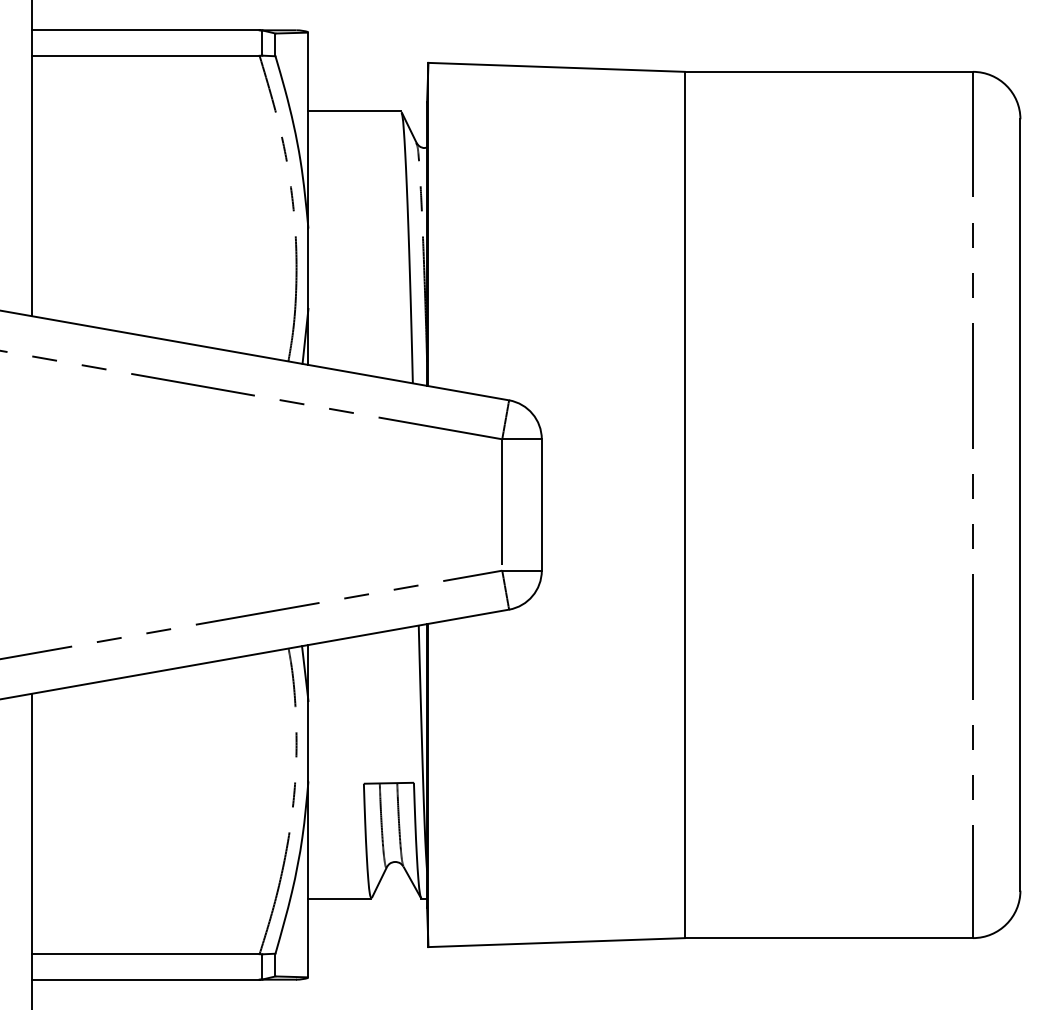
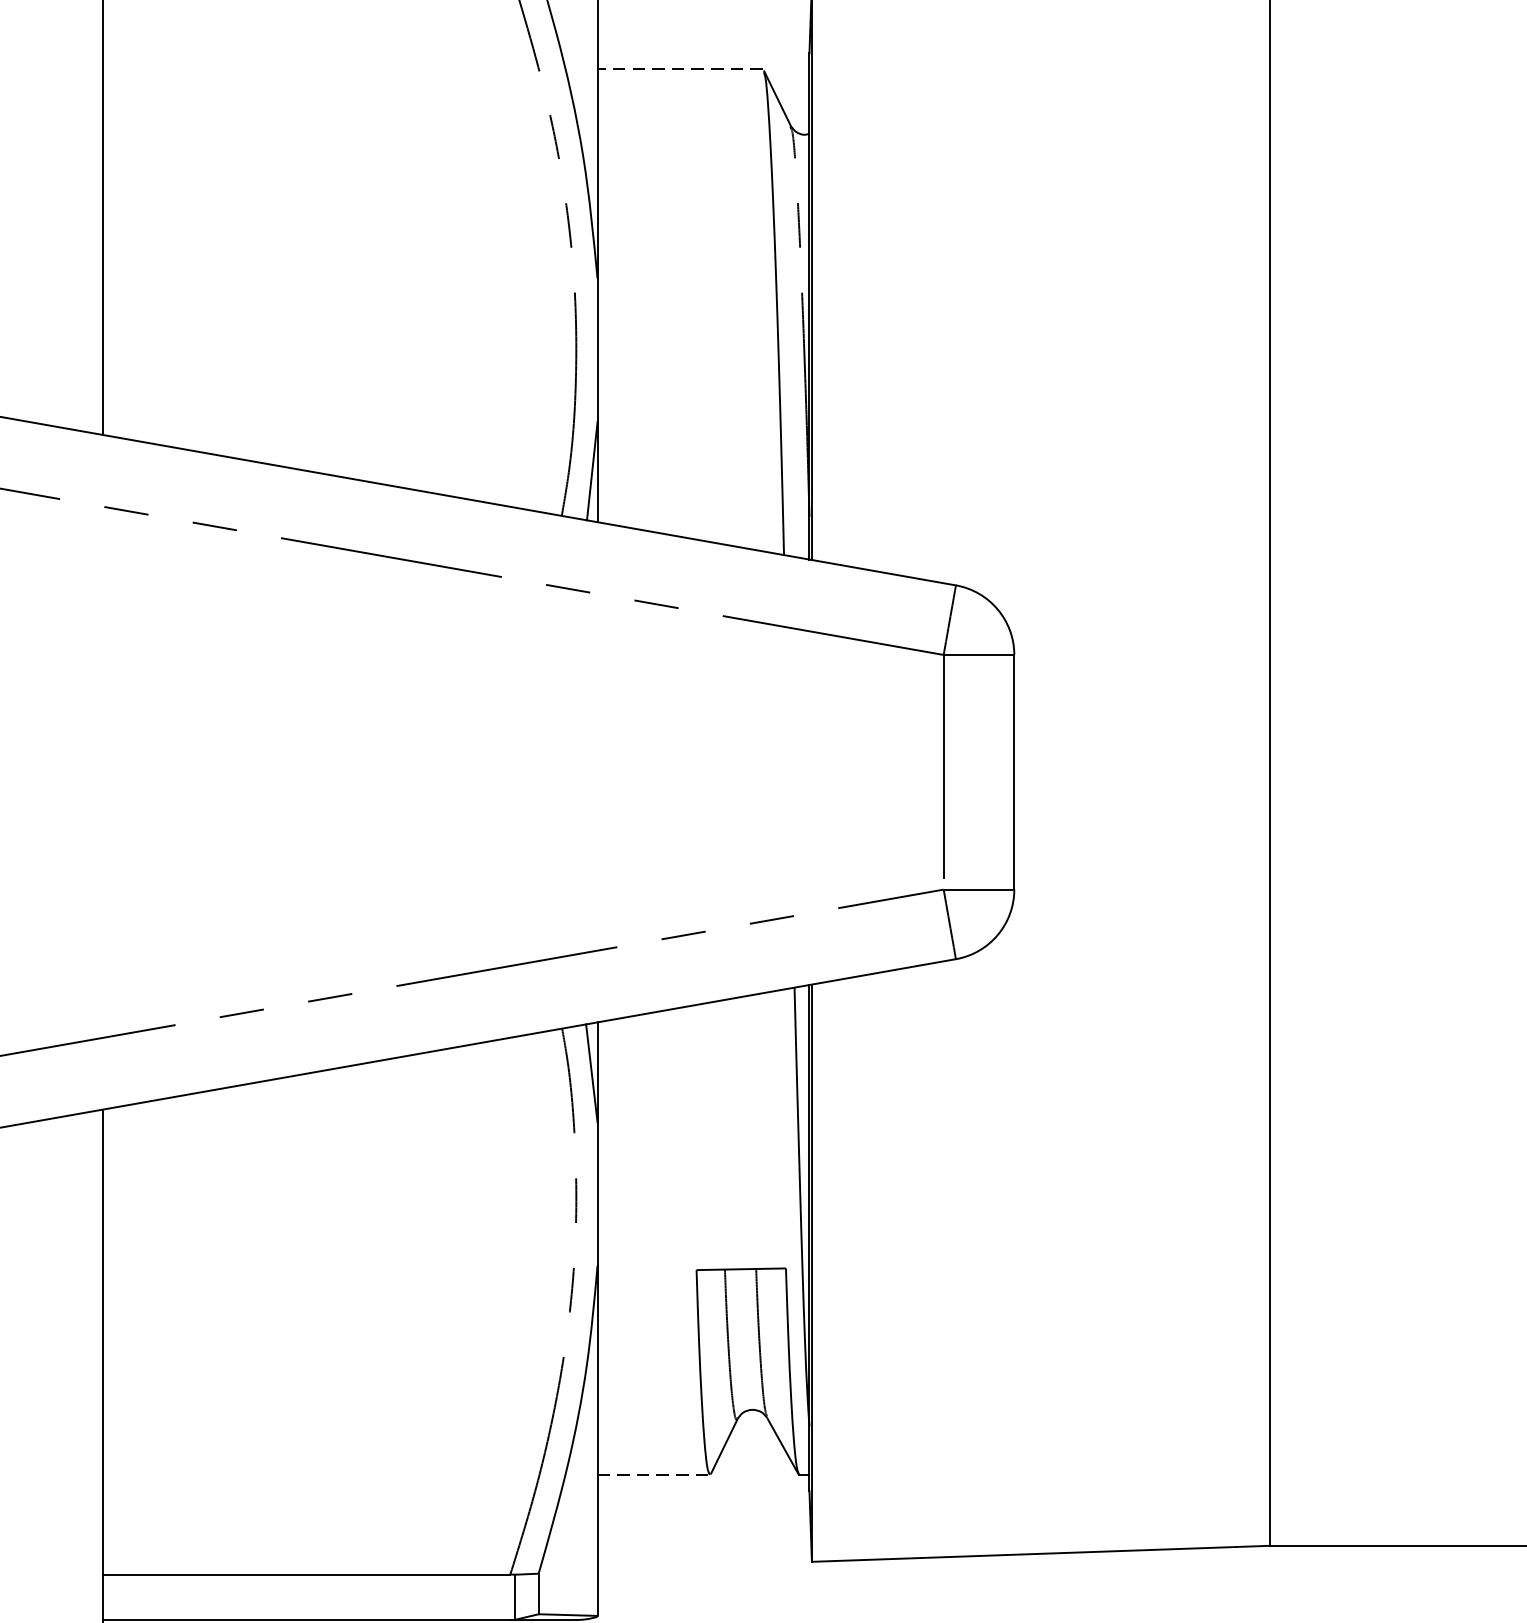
line: (354, 111) -> (679, 69), solid -> dashed
line: (340, 898) -> (654, 1475), solid -> dashed

